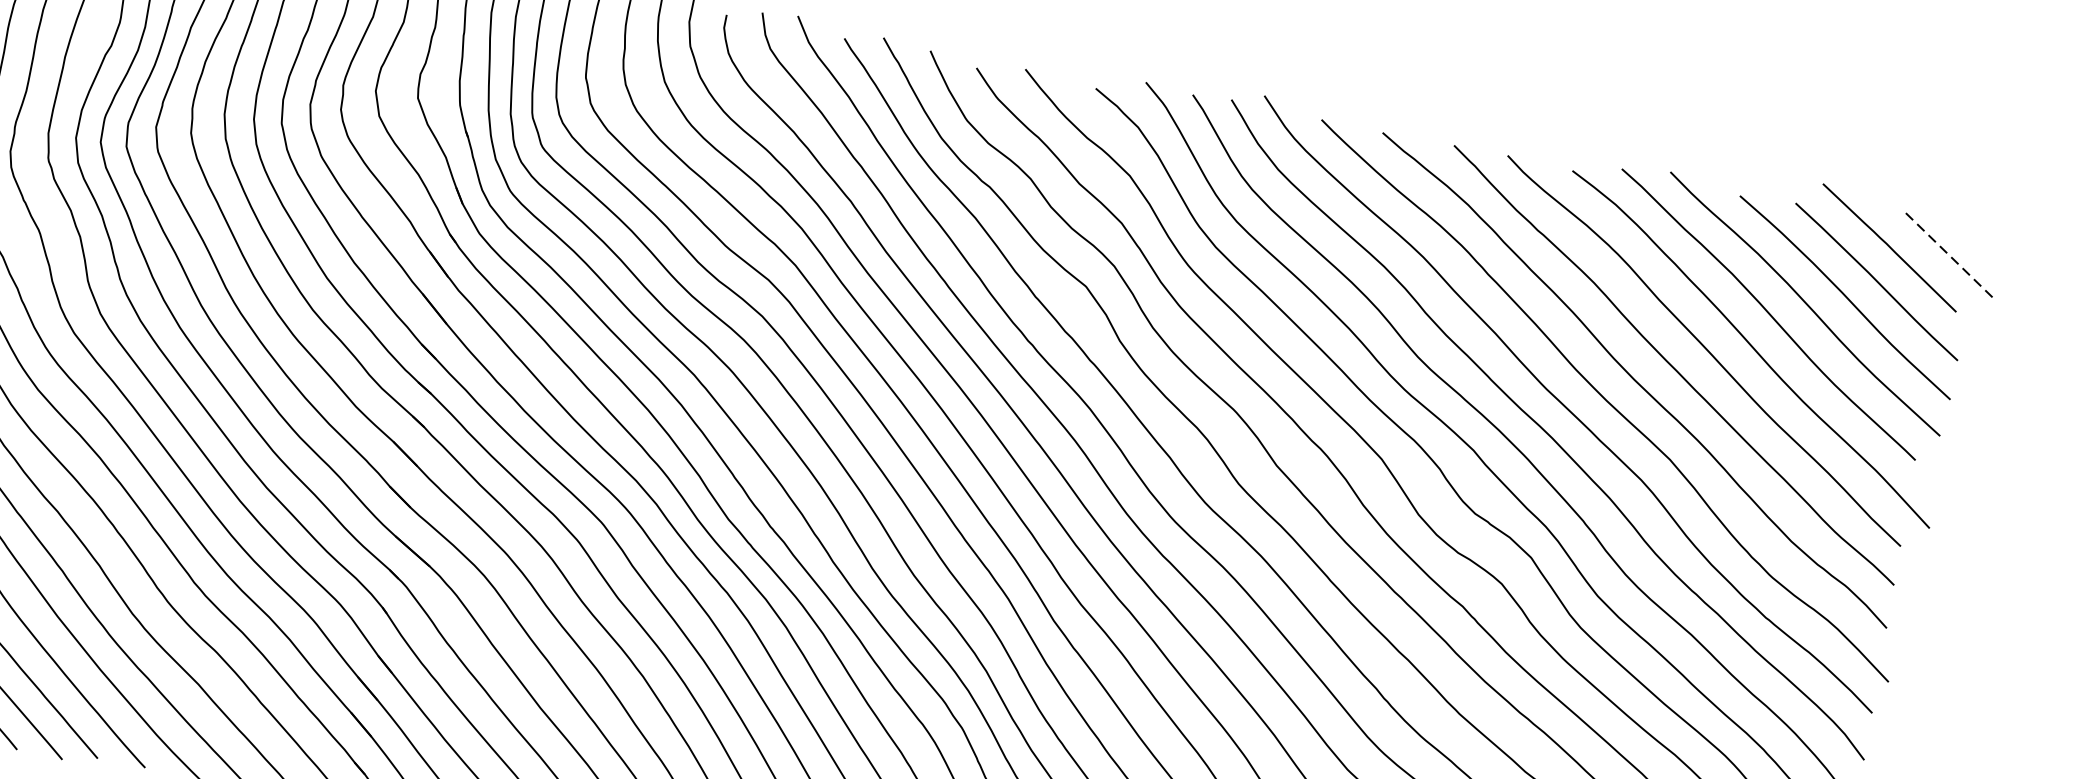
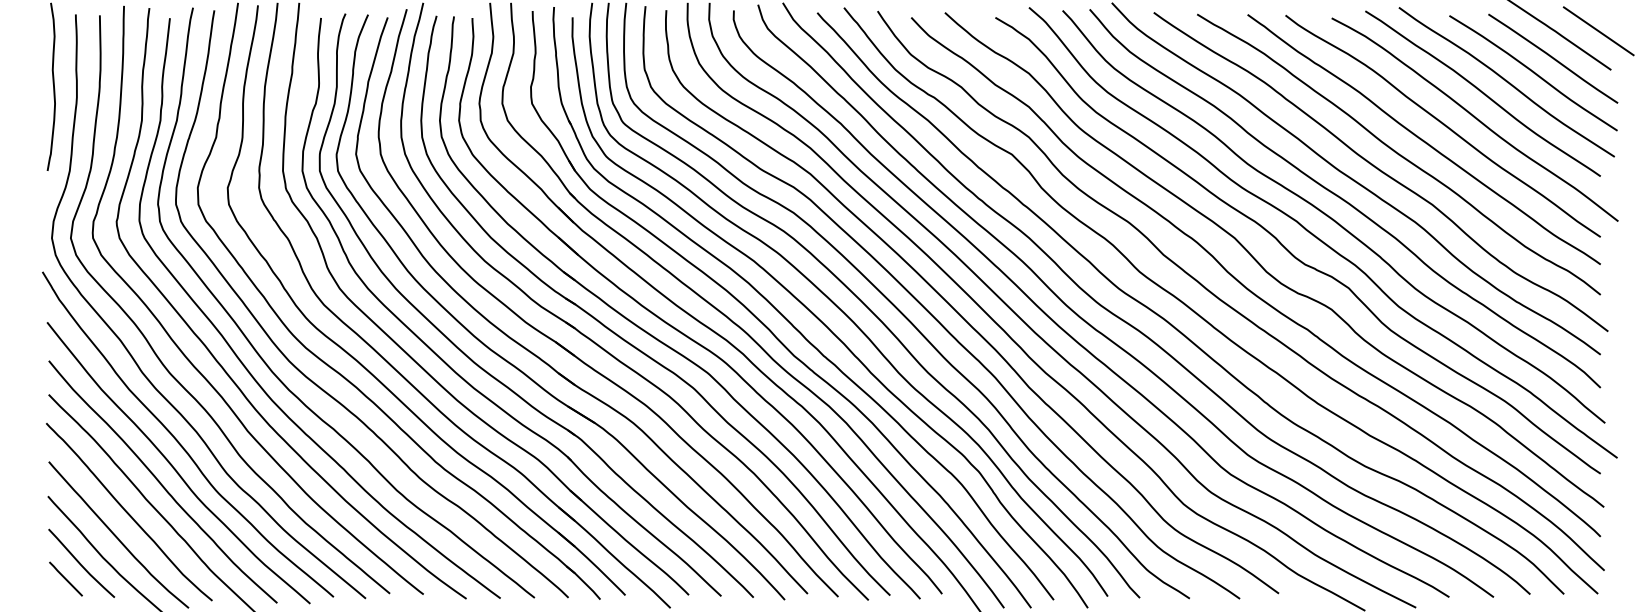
line: (1947, 254) -> (1598, 31), dashed -> solid

